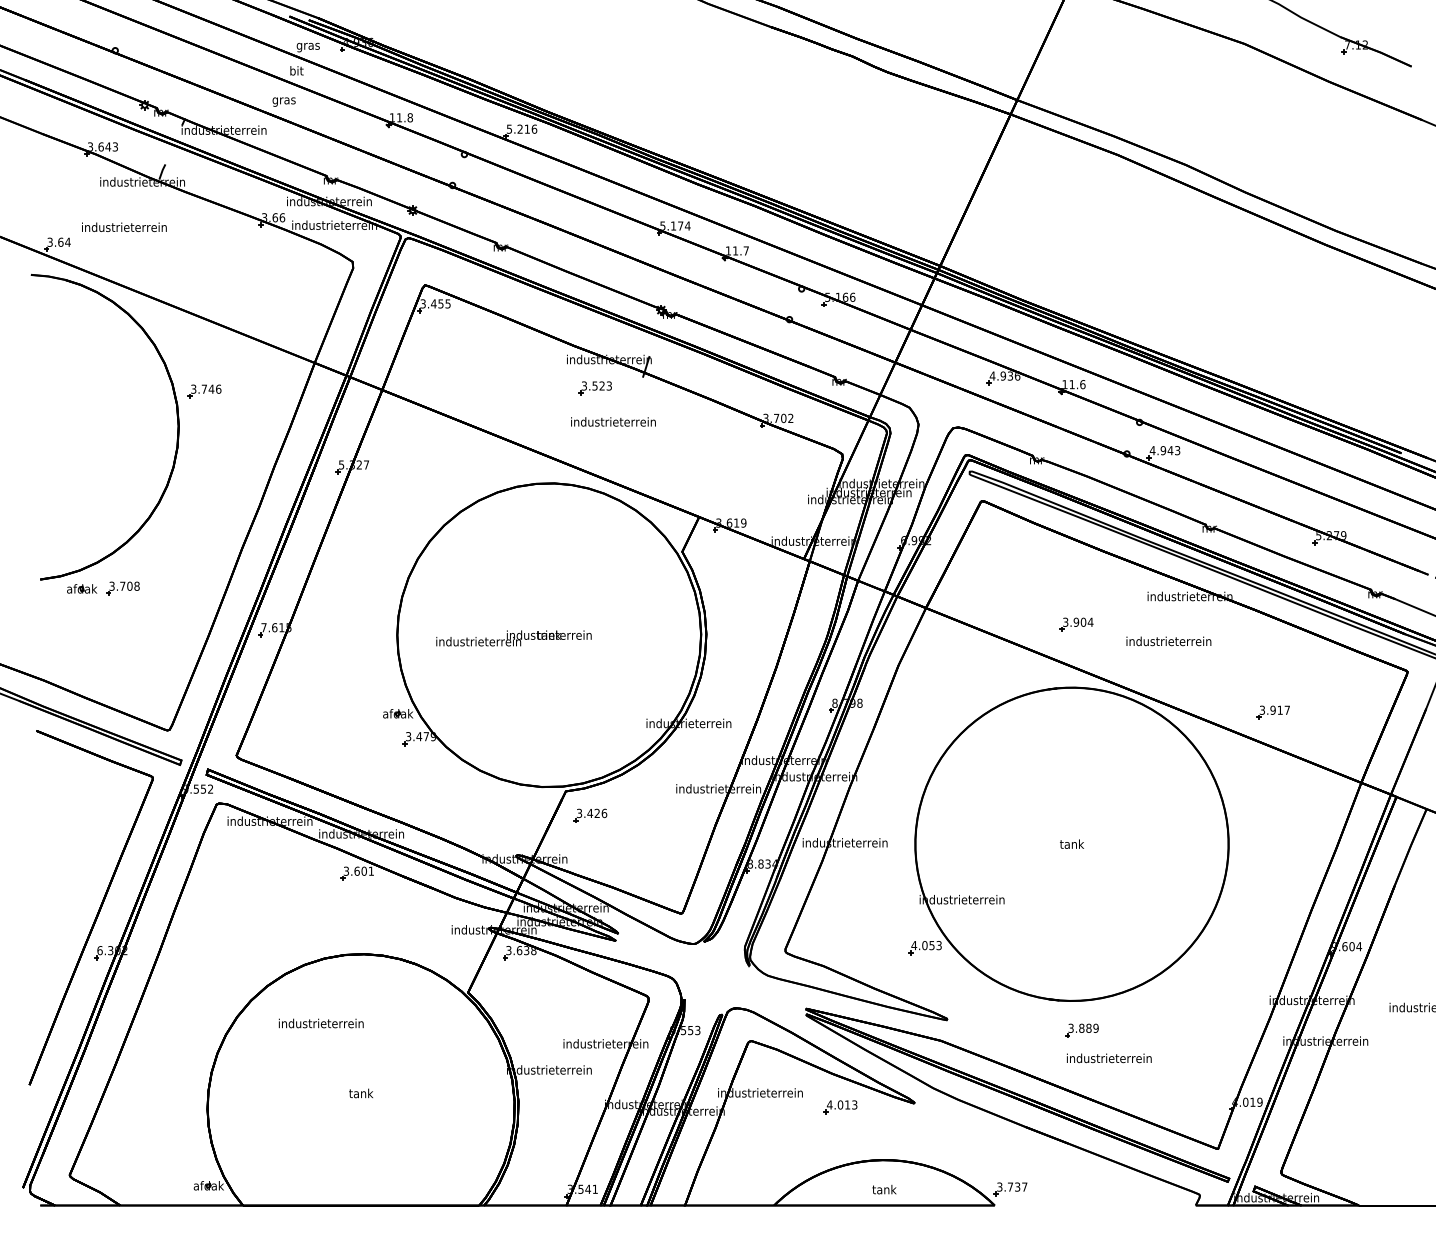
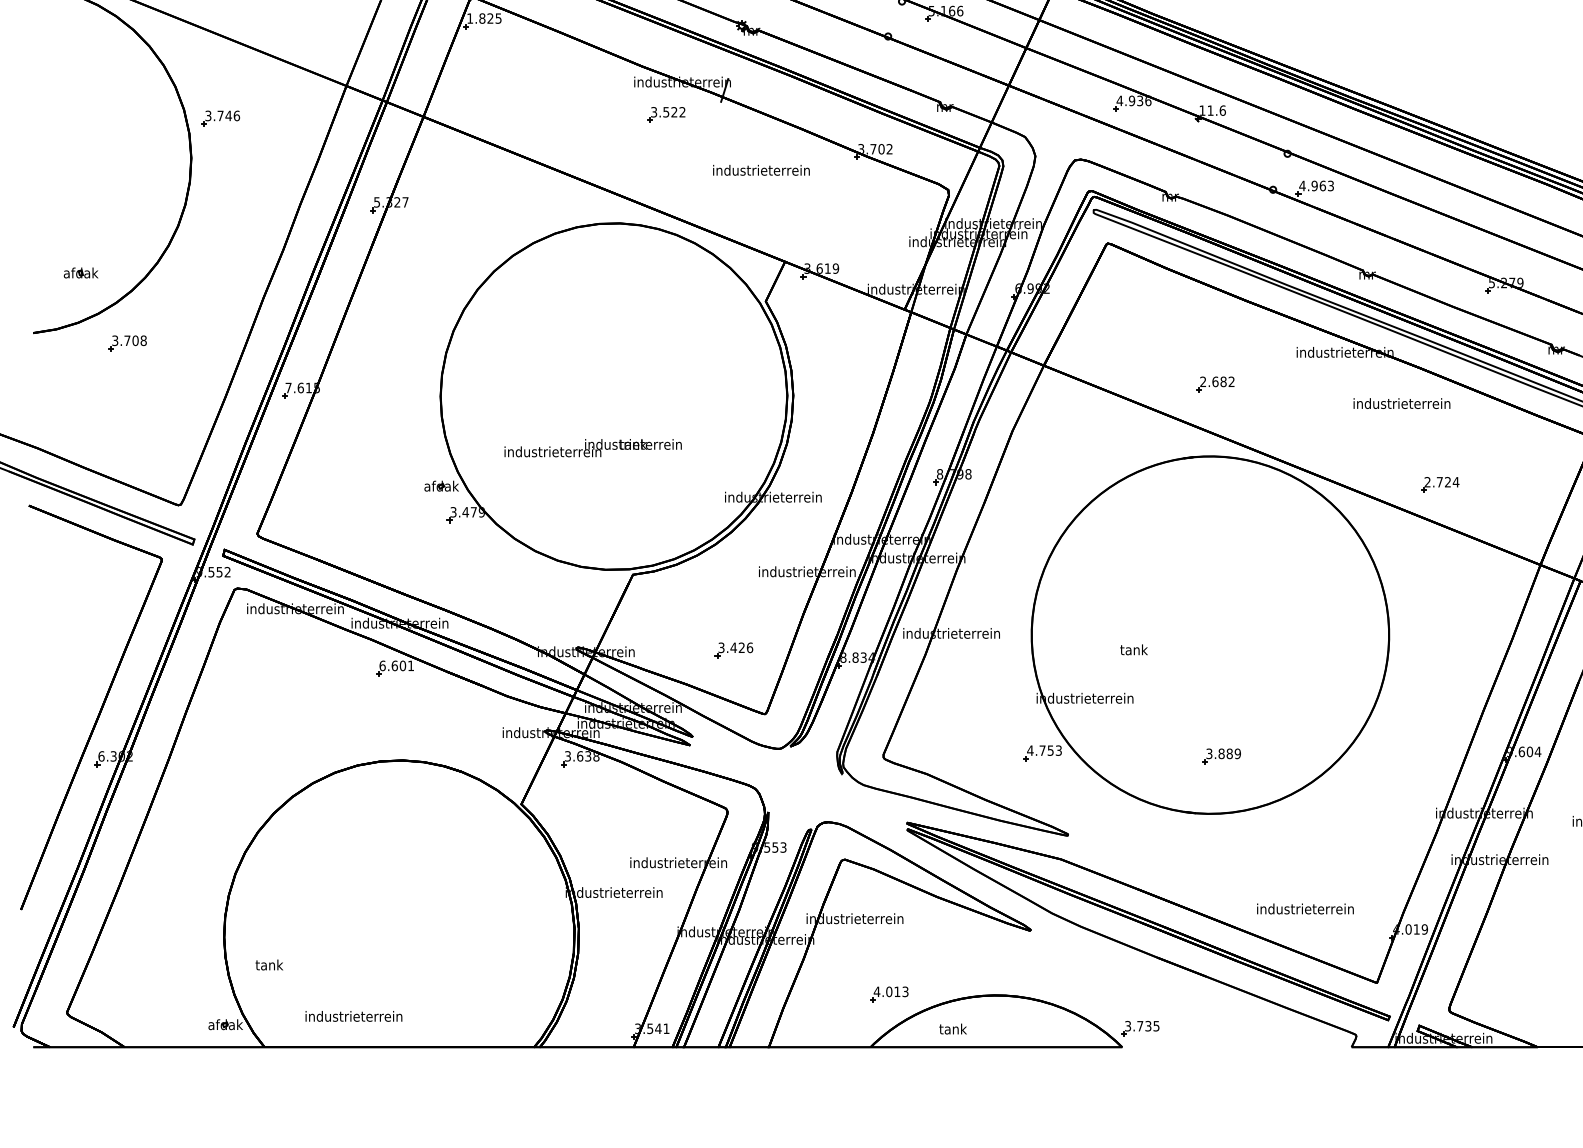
text: (431, 303) -> (479, 18), 3.455 -> 1.825
text: (608, 386) -> (681, 112), 3.523 -> 3.522
text: (613, 421) -> (761, 169), moved
text: (1170, 450) -> (1322, 185), 4.943 -> 4.963
part: (82, 588) -> (81, 272), moved
text: (1078, 621) -> (1217, 380), 3.904 -> 2.682
text: (513, 638) -> (592, 448), moved
text: (1168, 641) -> (1401, 403), moved
text: (1274, 709) -> (1441, 481), 3.917 -> 2.724
part: (590, 815) -> (734, 650), moved
text: (1071, 843) -> (1133, 649), moved
text: (346, 870) -> (382, 665), 3.601 -> 6.601
text: (924, 945) -> (1042, 750), 4.053 -> 4.753
text: (320, 1023) -> (353, 1016), moved
part: (1081, 1030) -> (1221, 756), moved
text: (1109, 1058) -> (1305, 909), moved
text: (360, 1093) -> (268, 965), moved
part: (840, 1107) -> (889, 994), moved
text: (1024, 1186) -> (1156, 1025), 3.737 -> 3.735
text: (884, 1189) -> (953, 1028), moved

